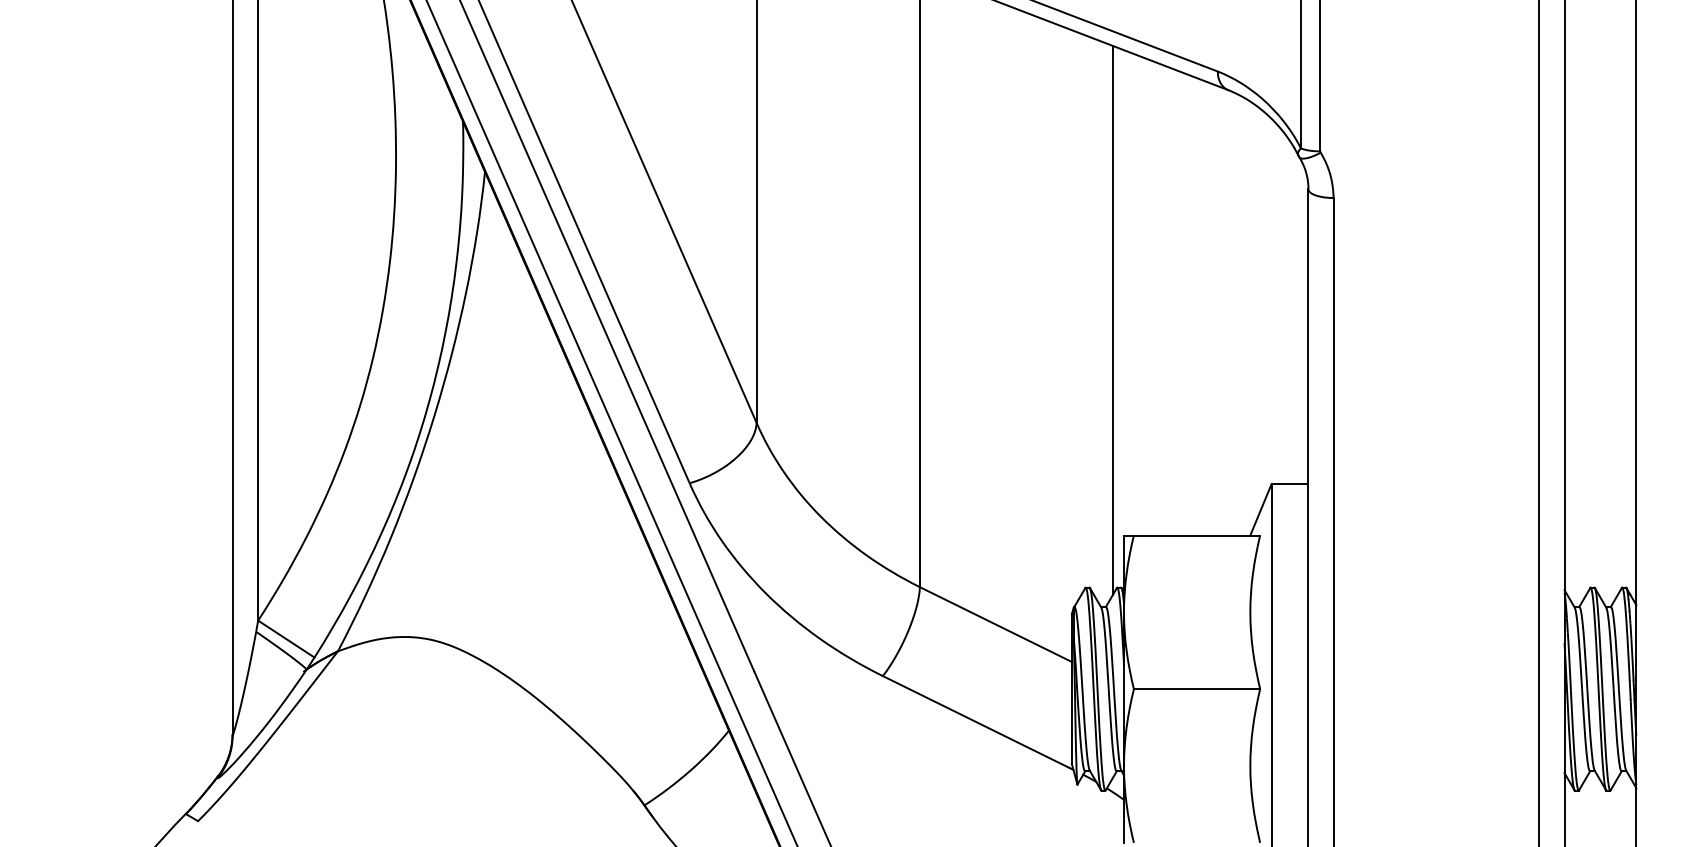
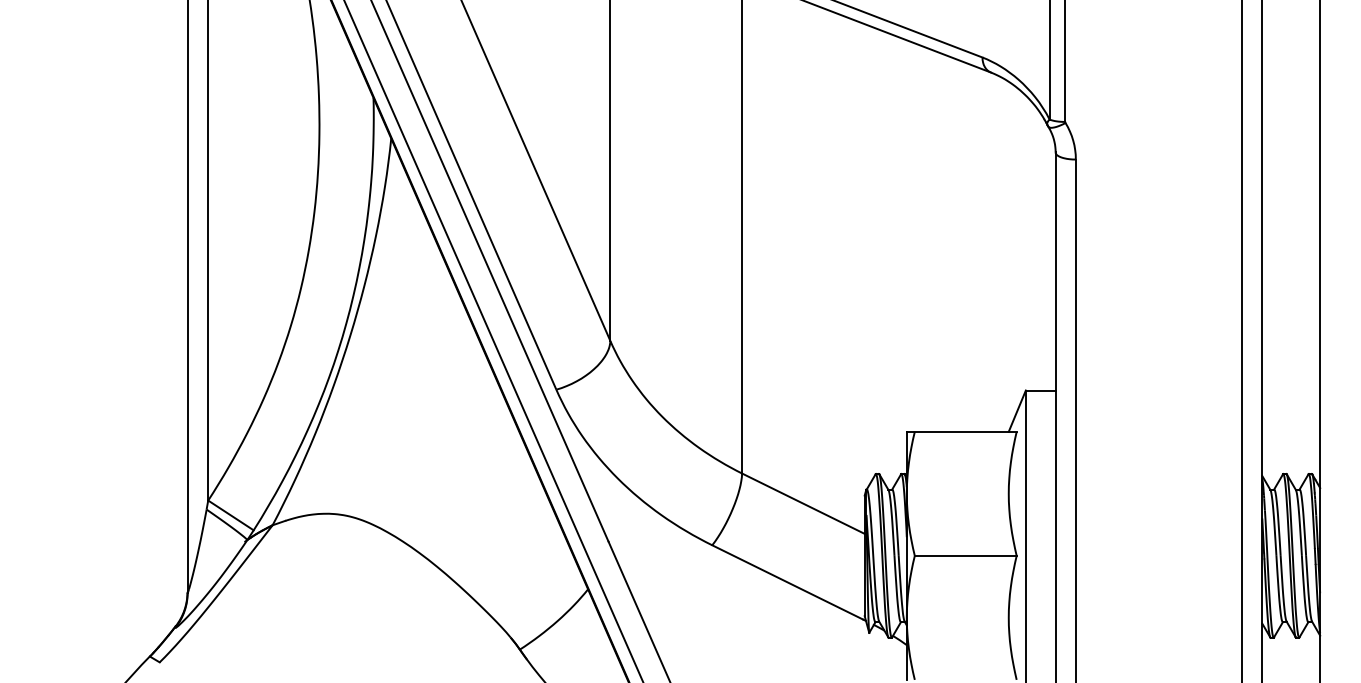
line: (1113, 319) -> (898, 257), removed

